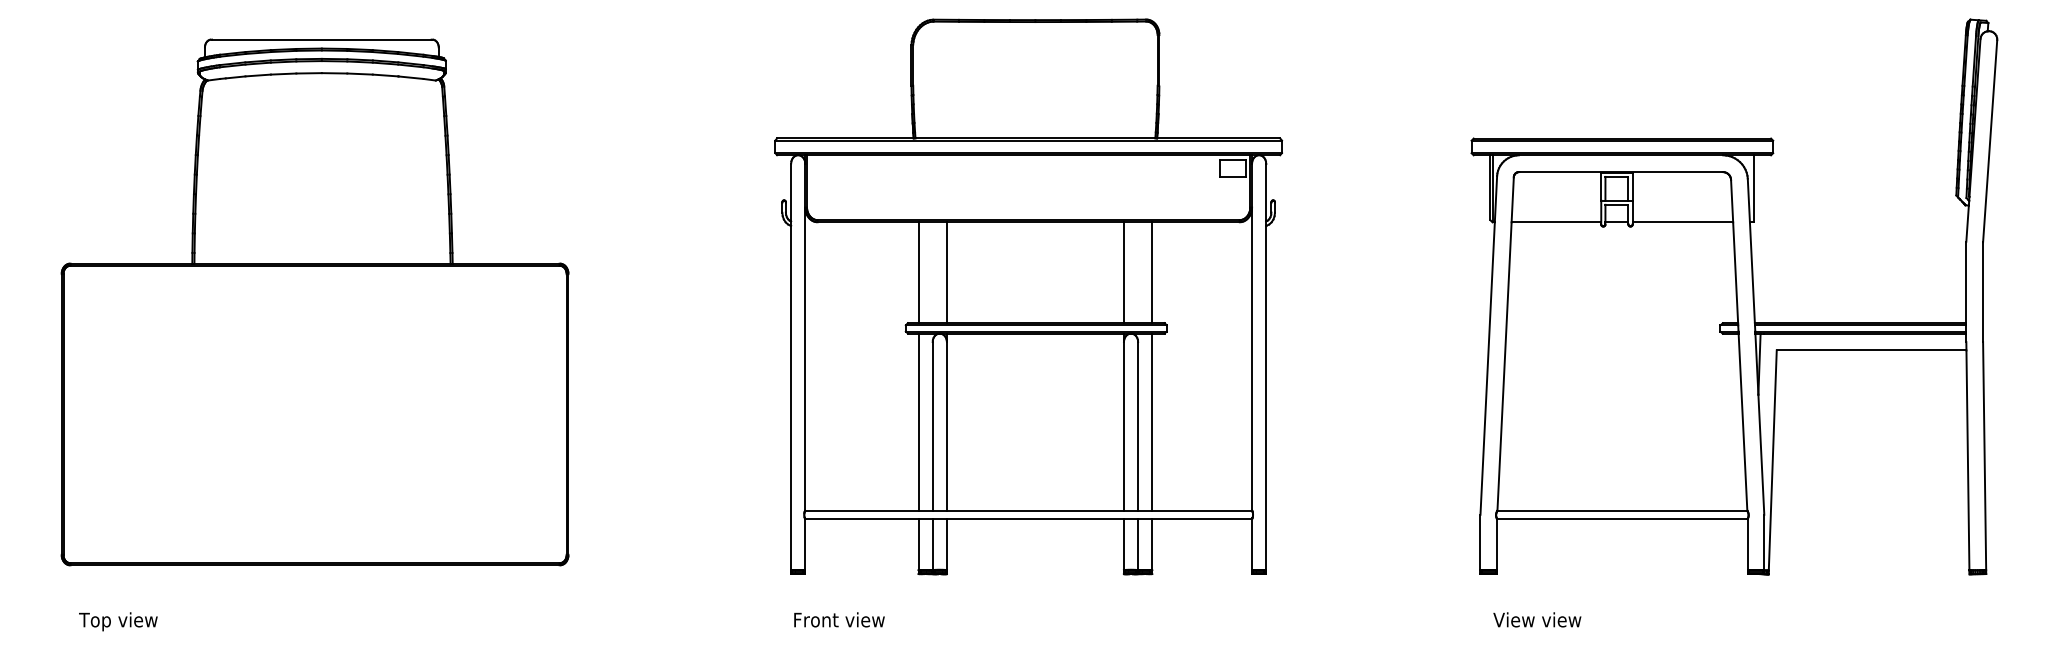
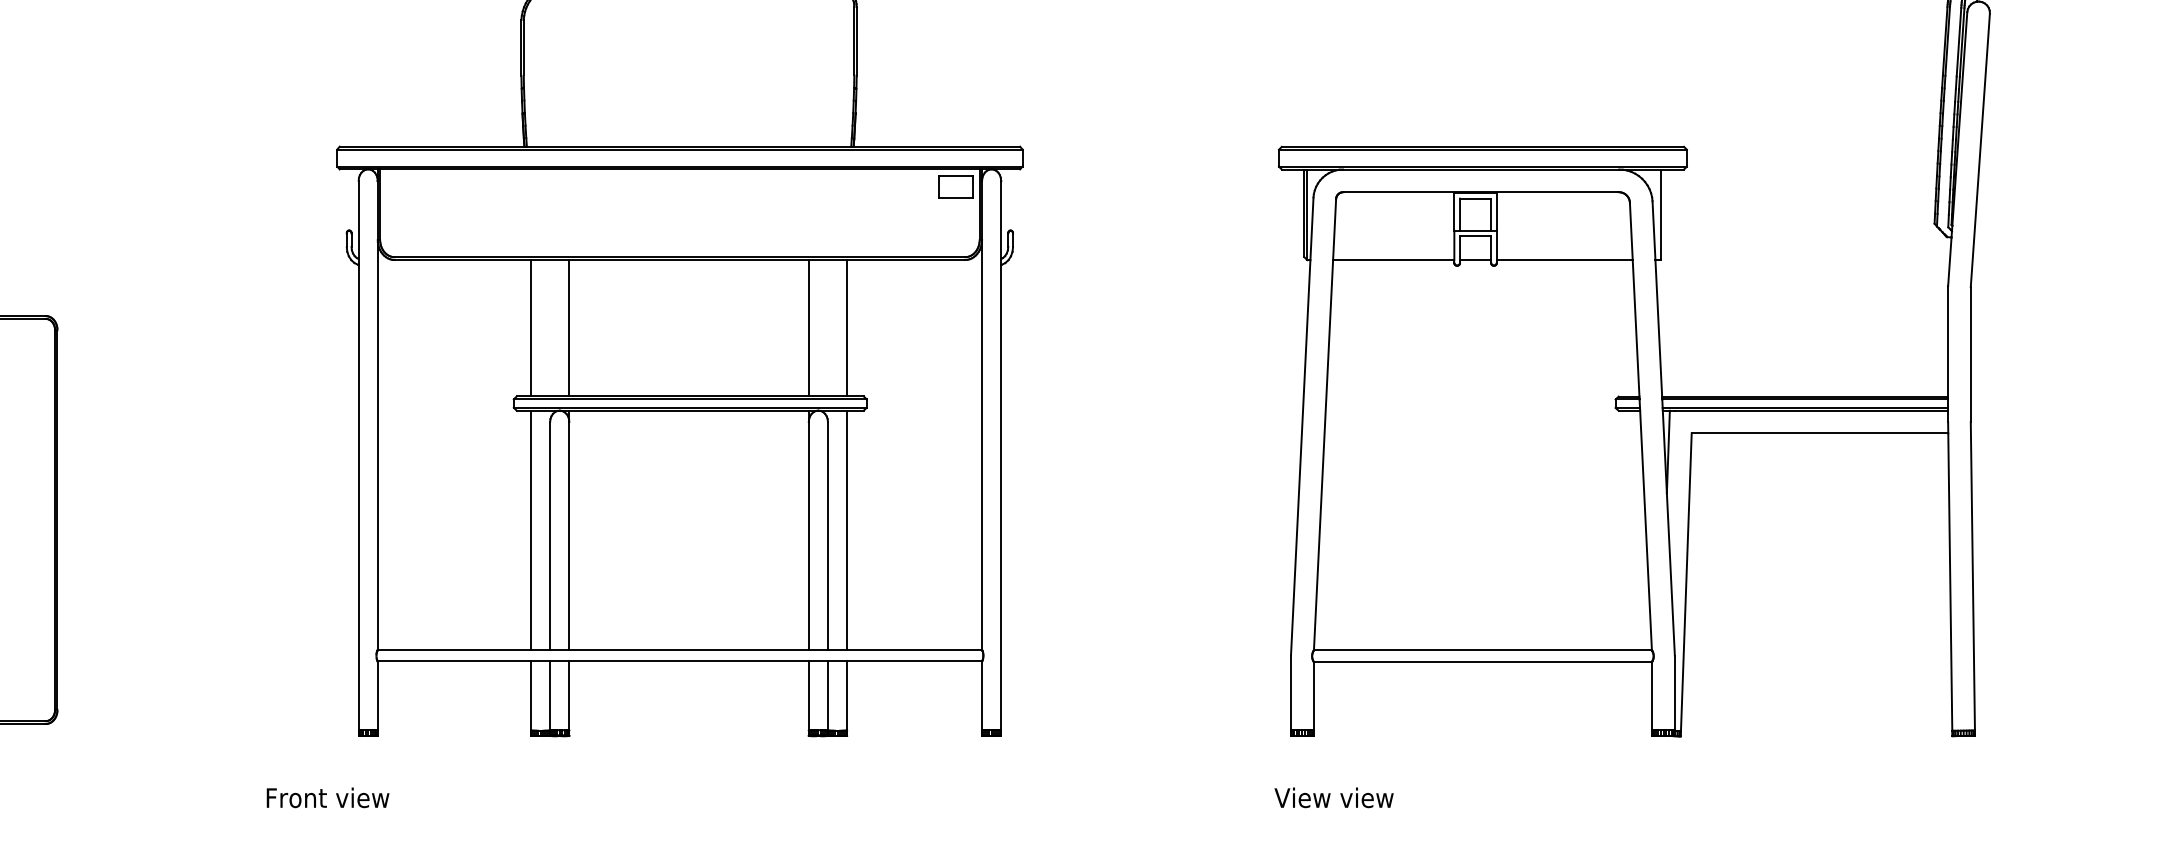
text: (839, 619) -> (328, 797), moved
text: (1537, 619) -> (1334, 797), moved

